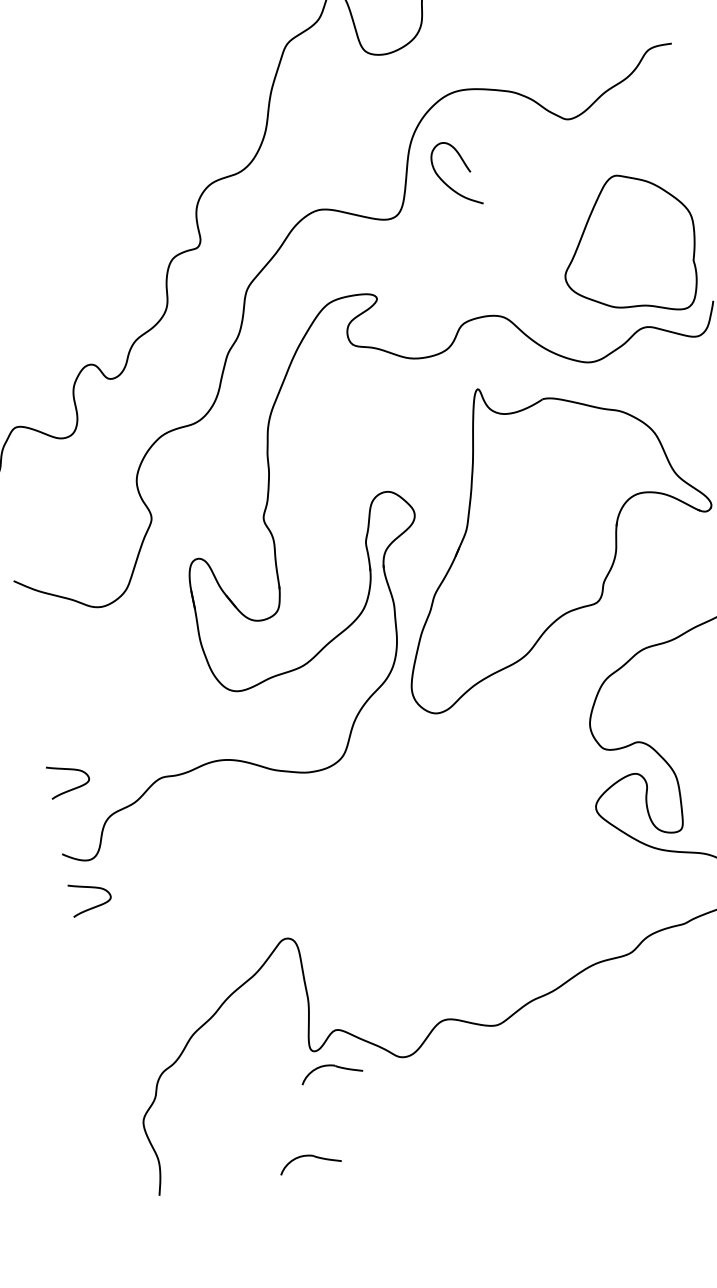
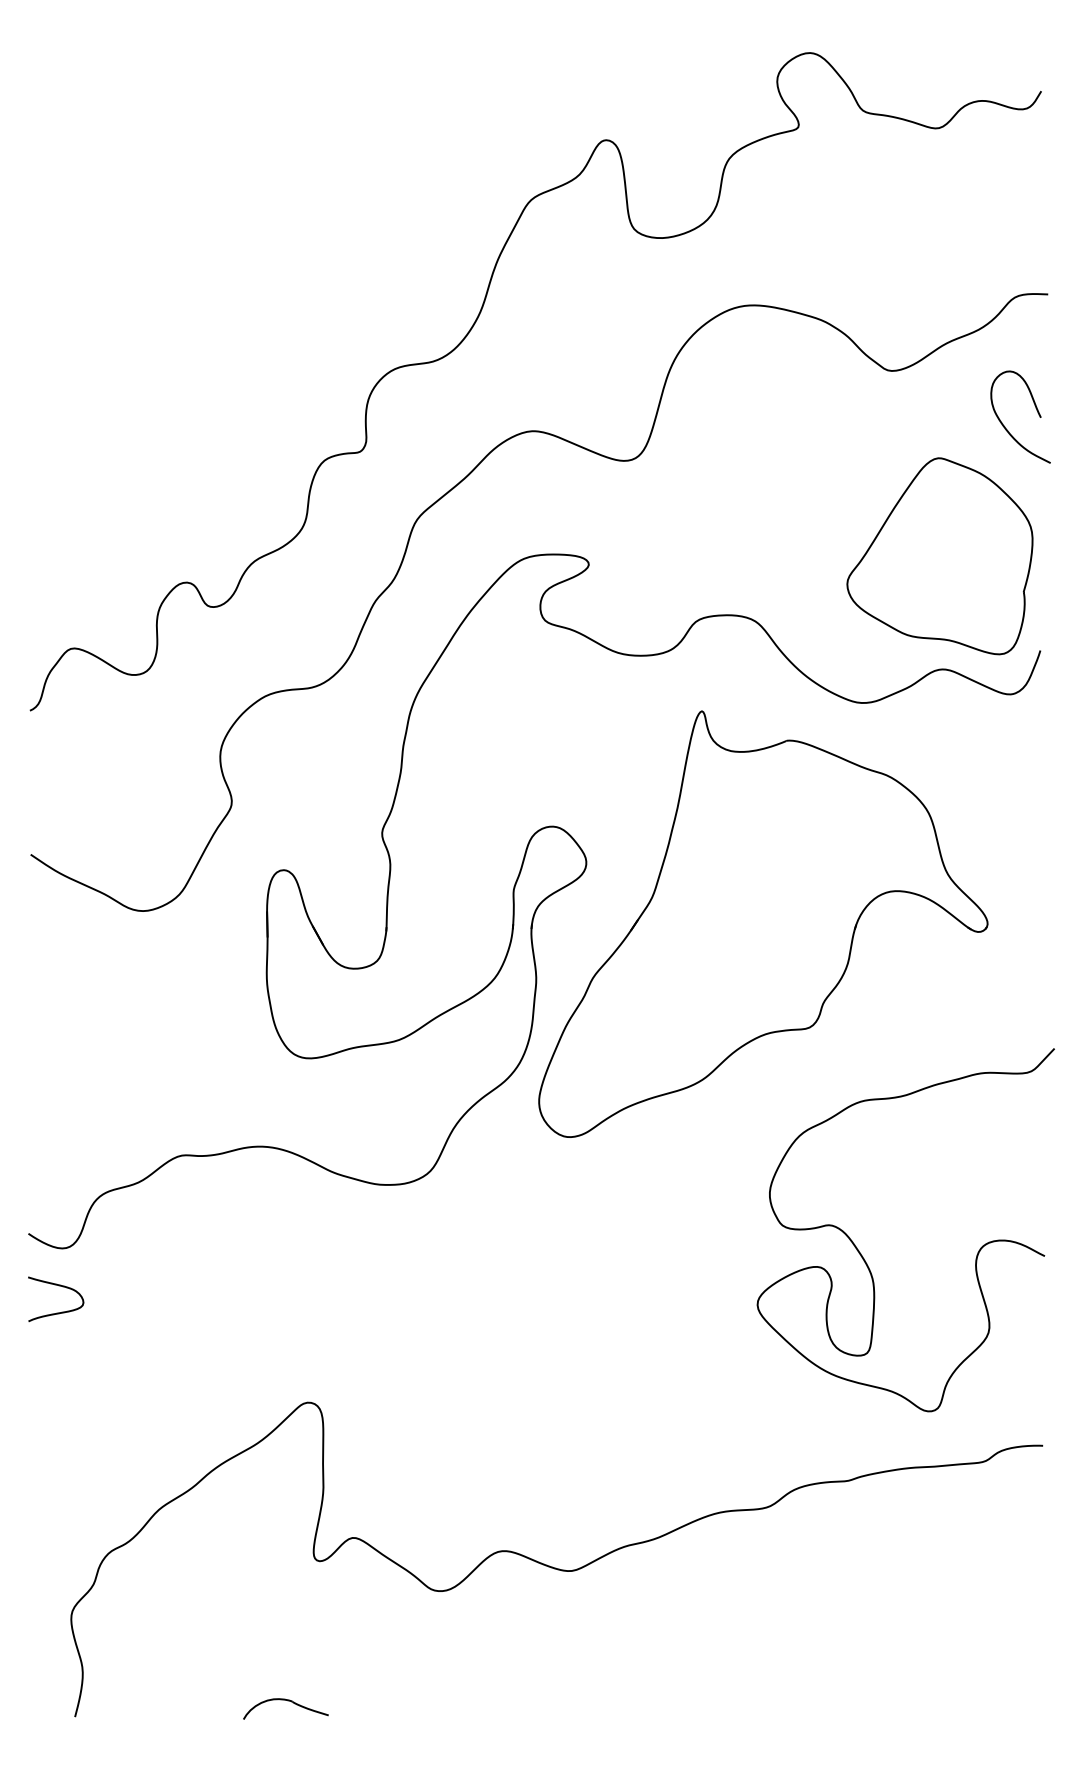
curve: (465, 166) -> (1035, 408), moved
curve: (74, 787) -> (61, 1147), removed
part: (331, 1066) -> (338, 1585), removed

